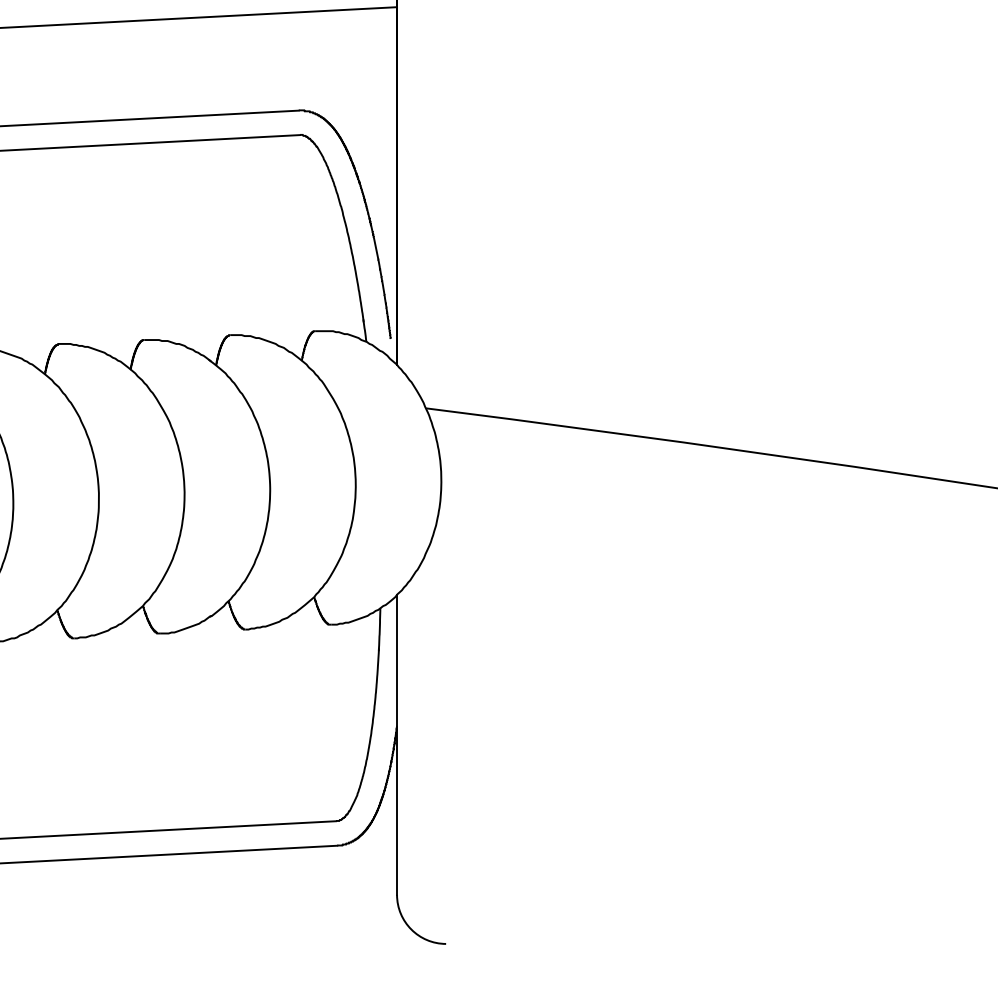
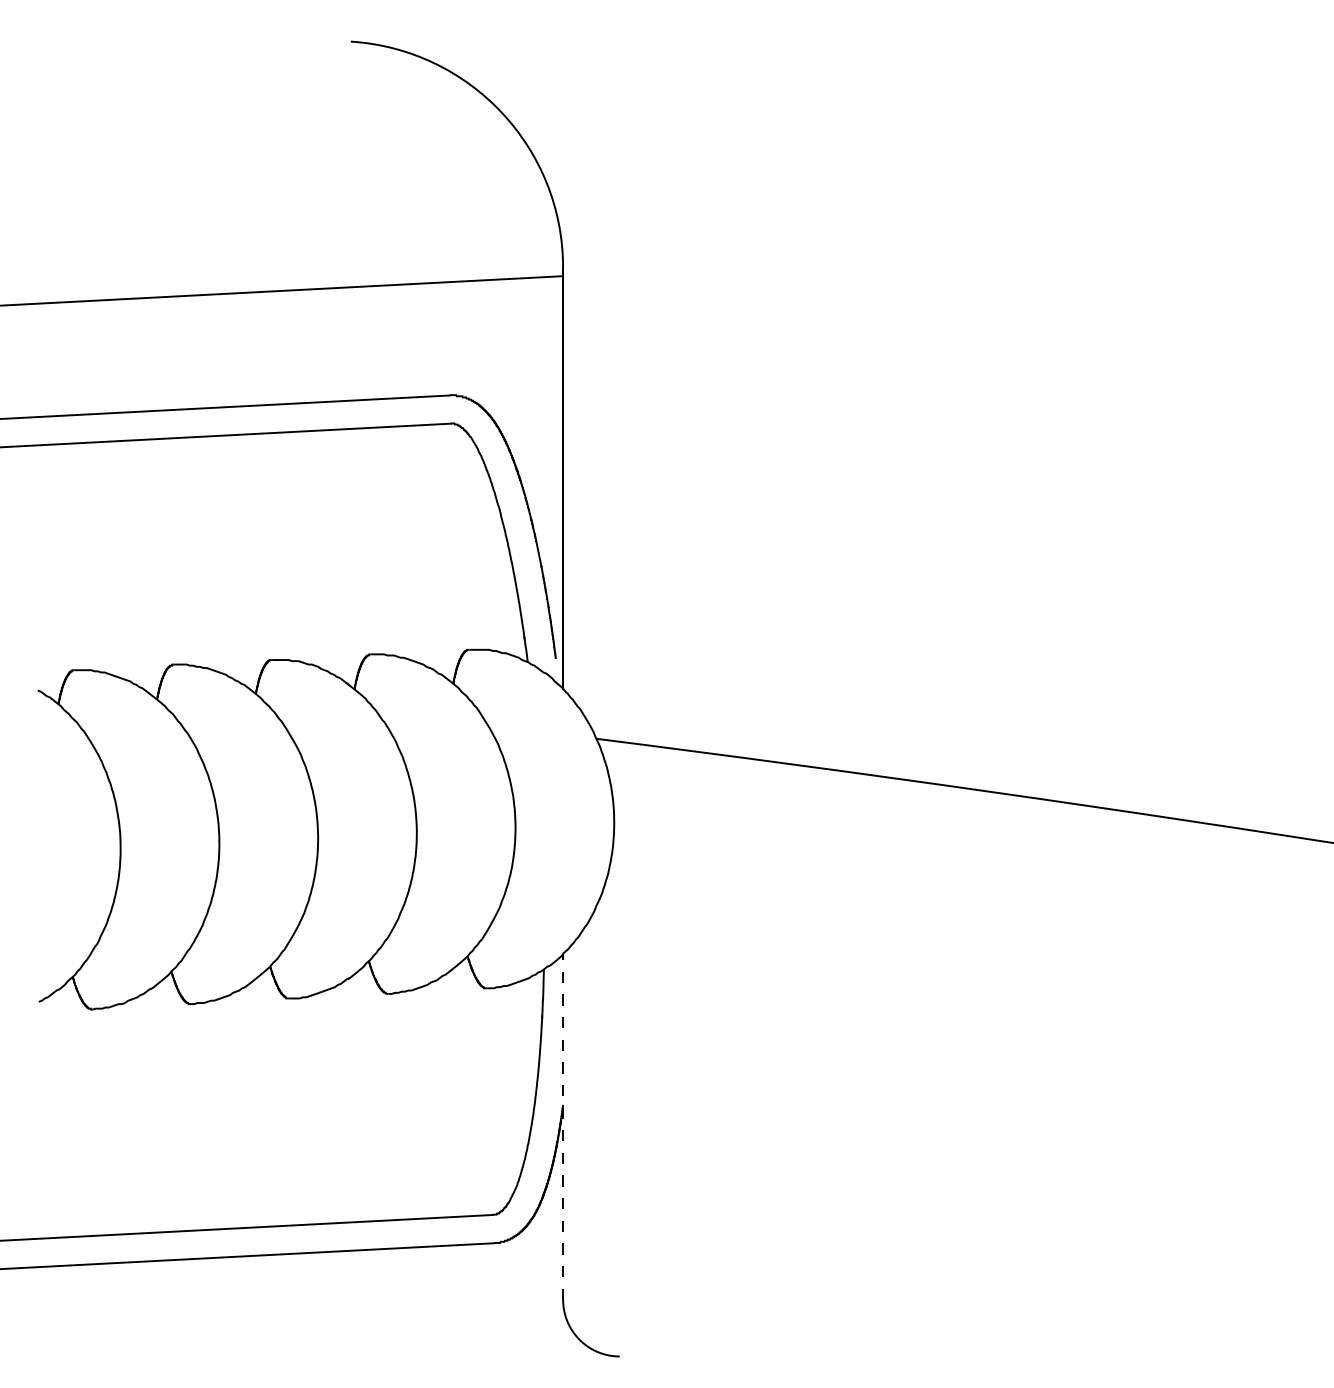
line: (397, 745) -> (563, 1127), solid -> dashed

